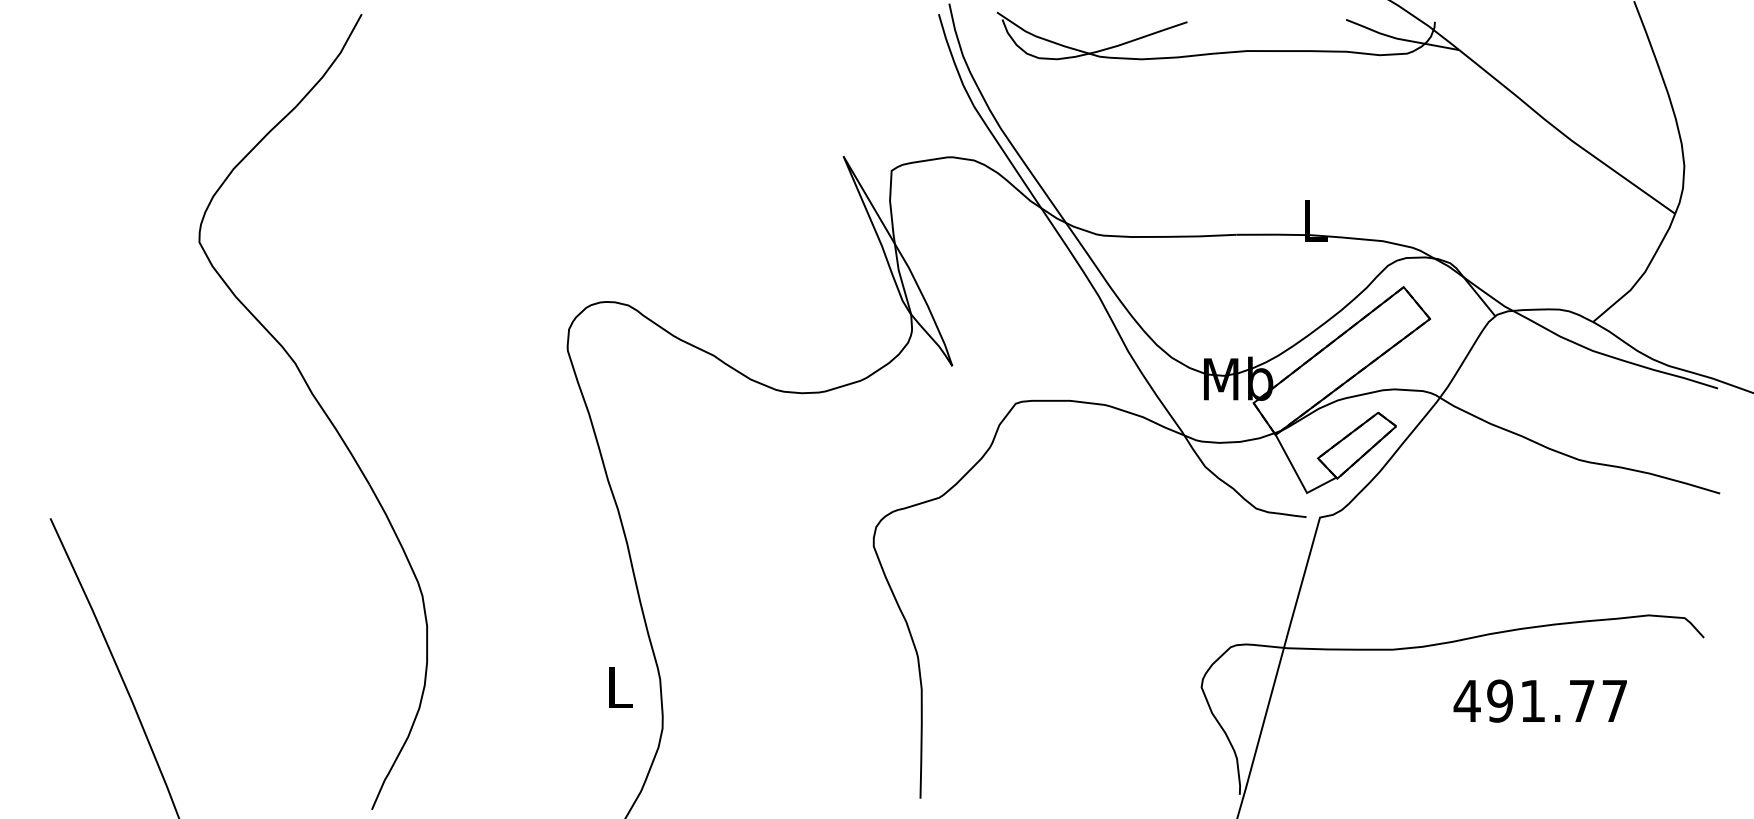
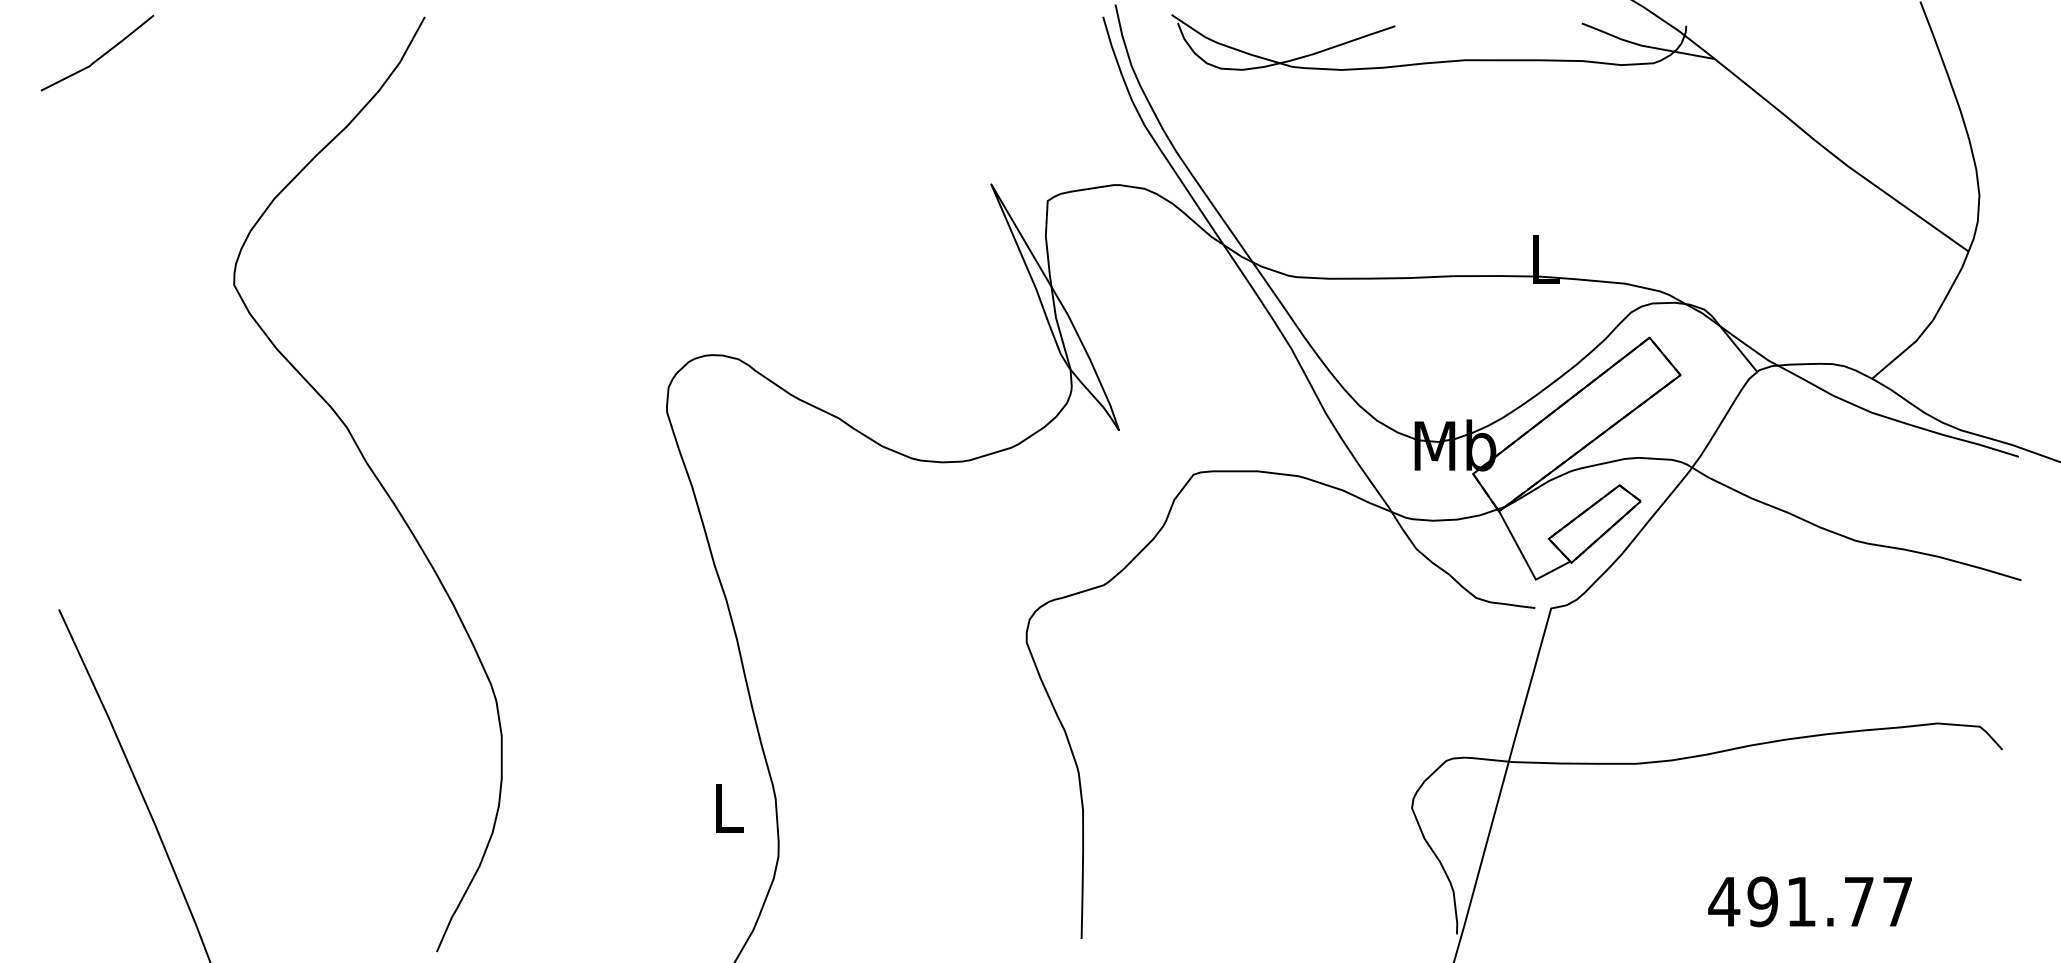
curve: (85, 47) -> (100, 56), added
text: (1539, 700) -> (1809, 901), moved

